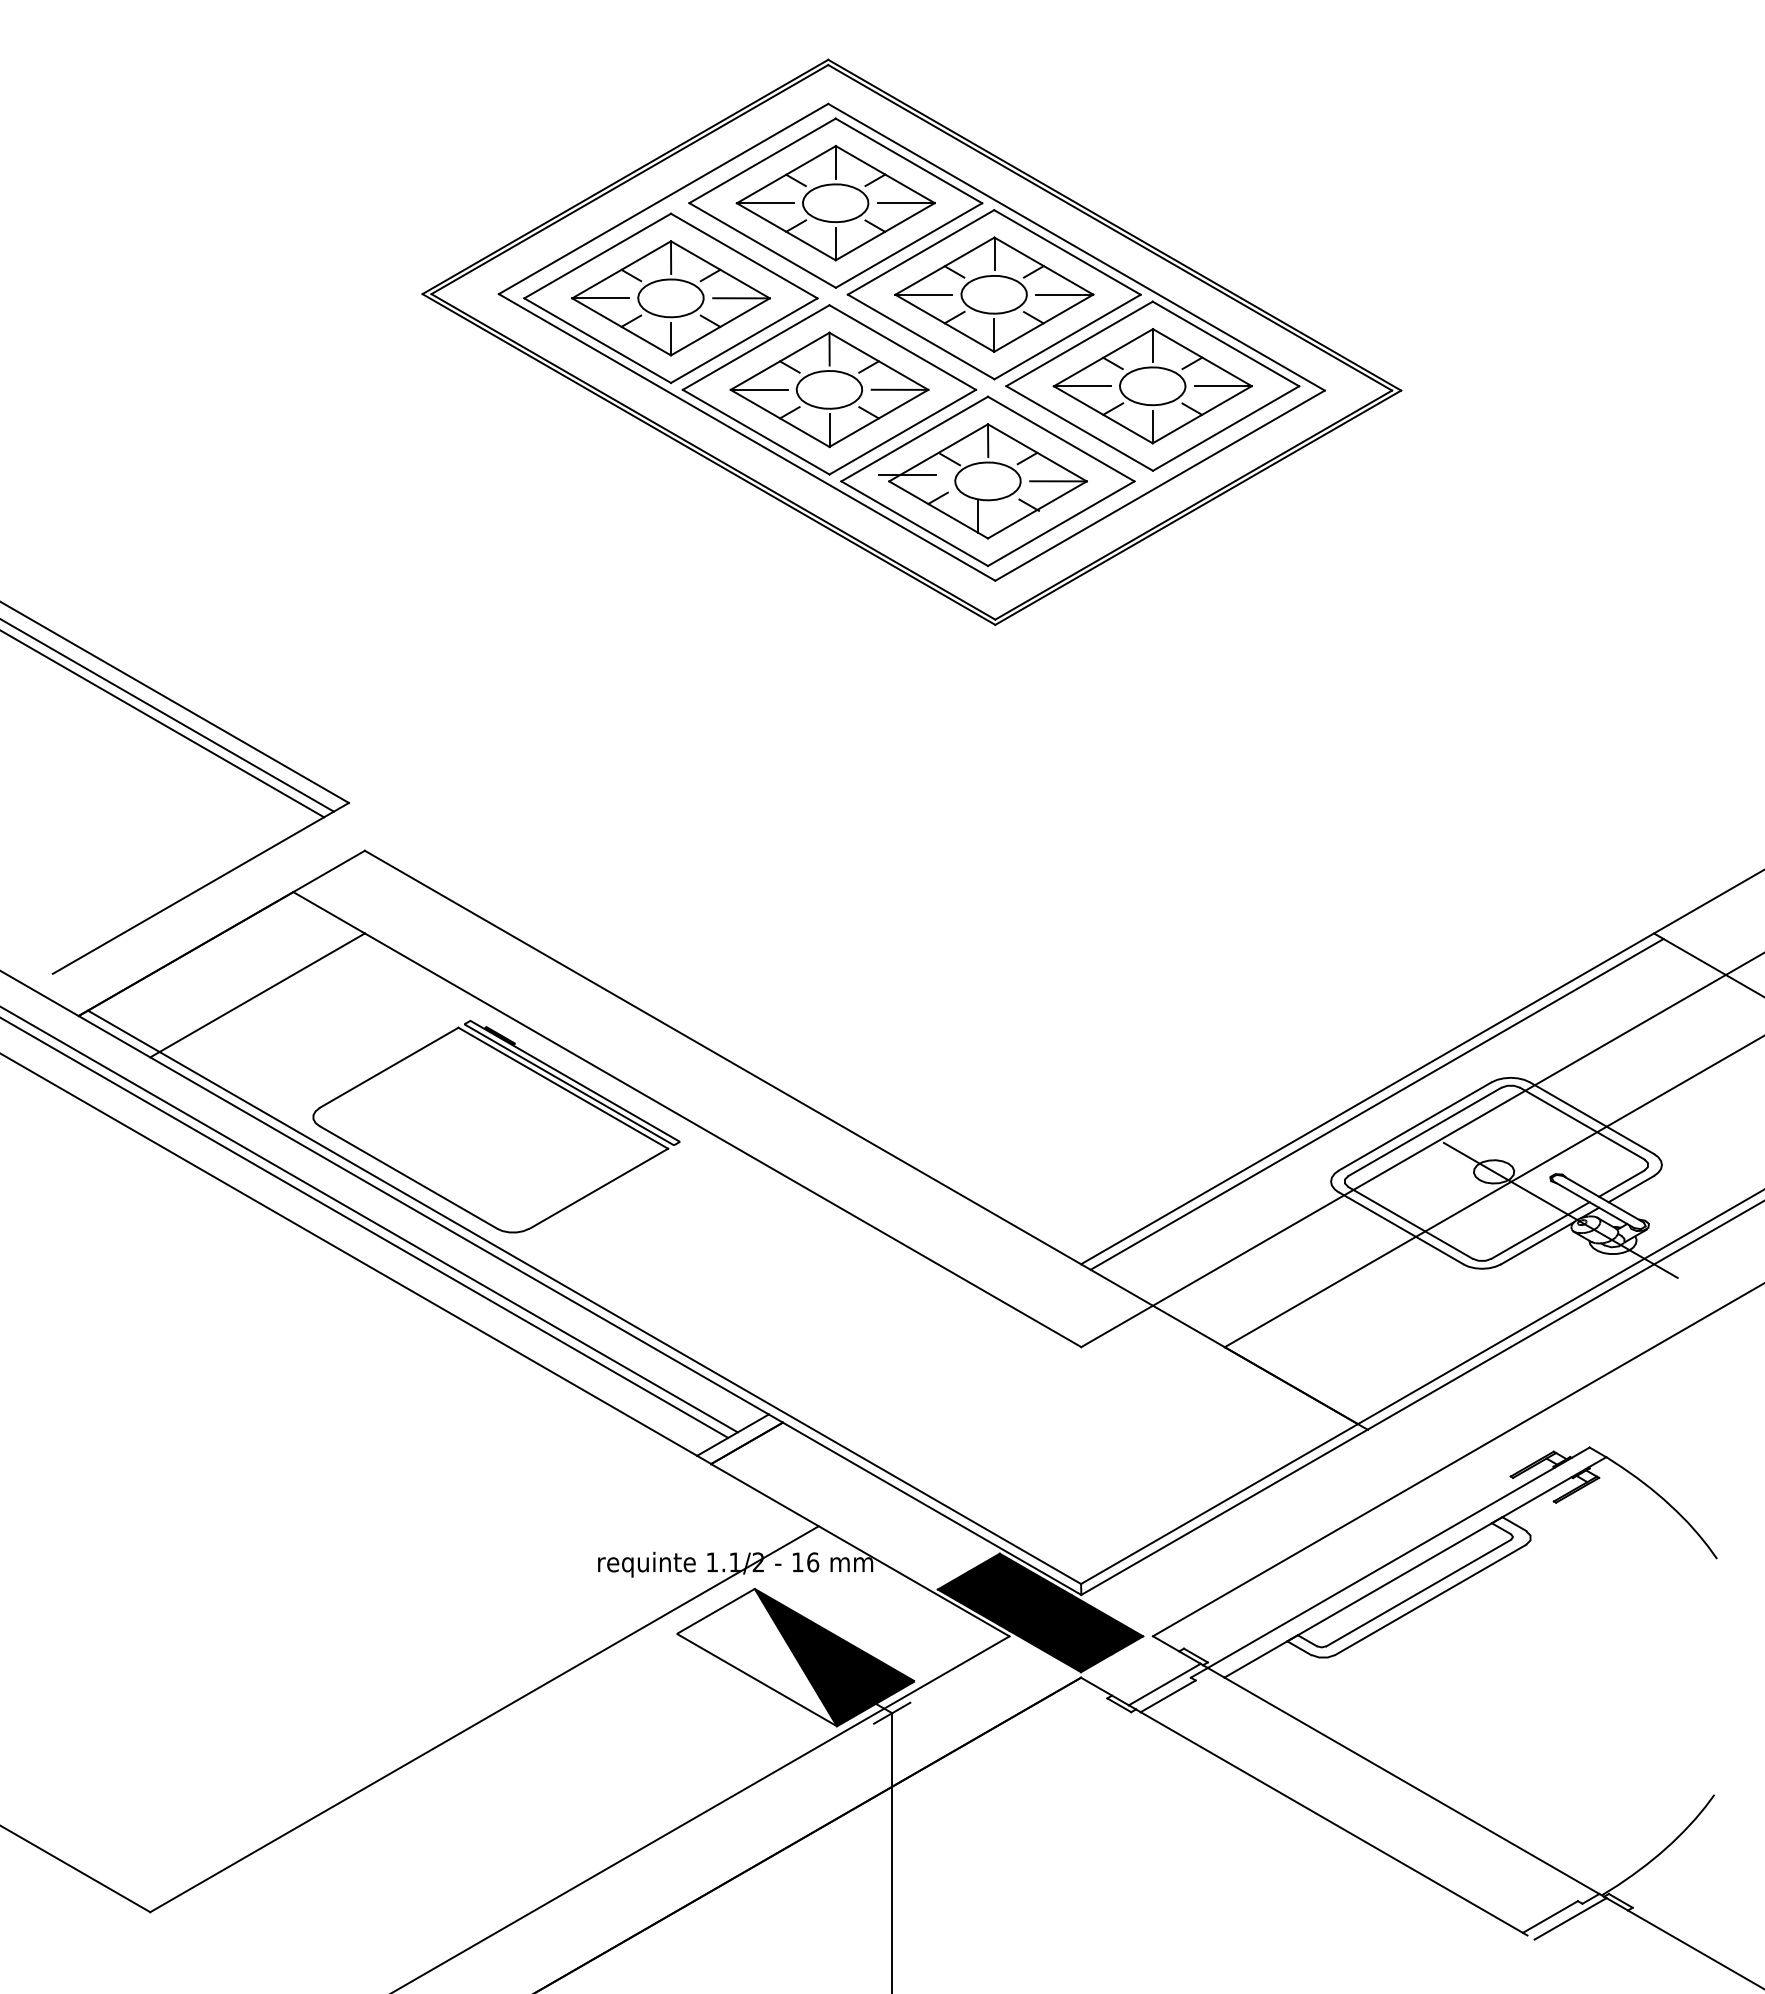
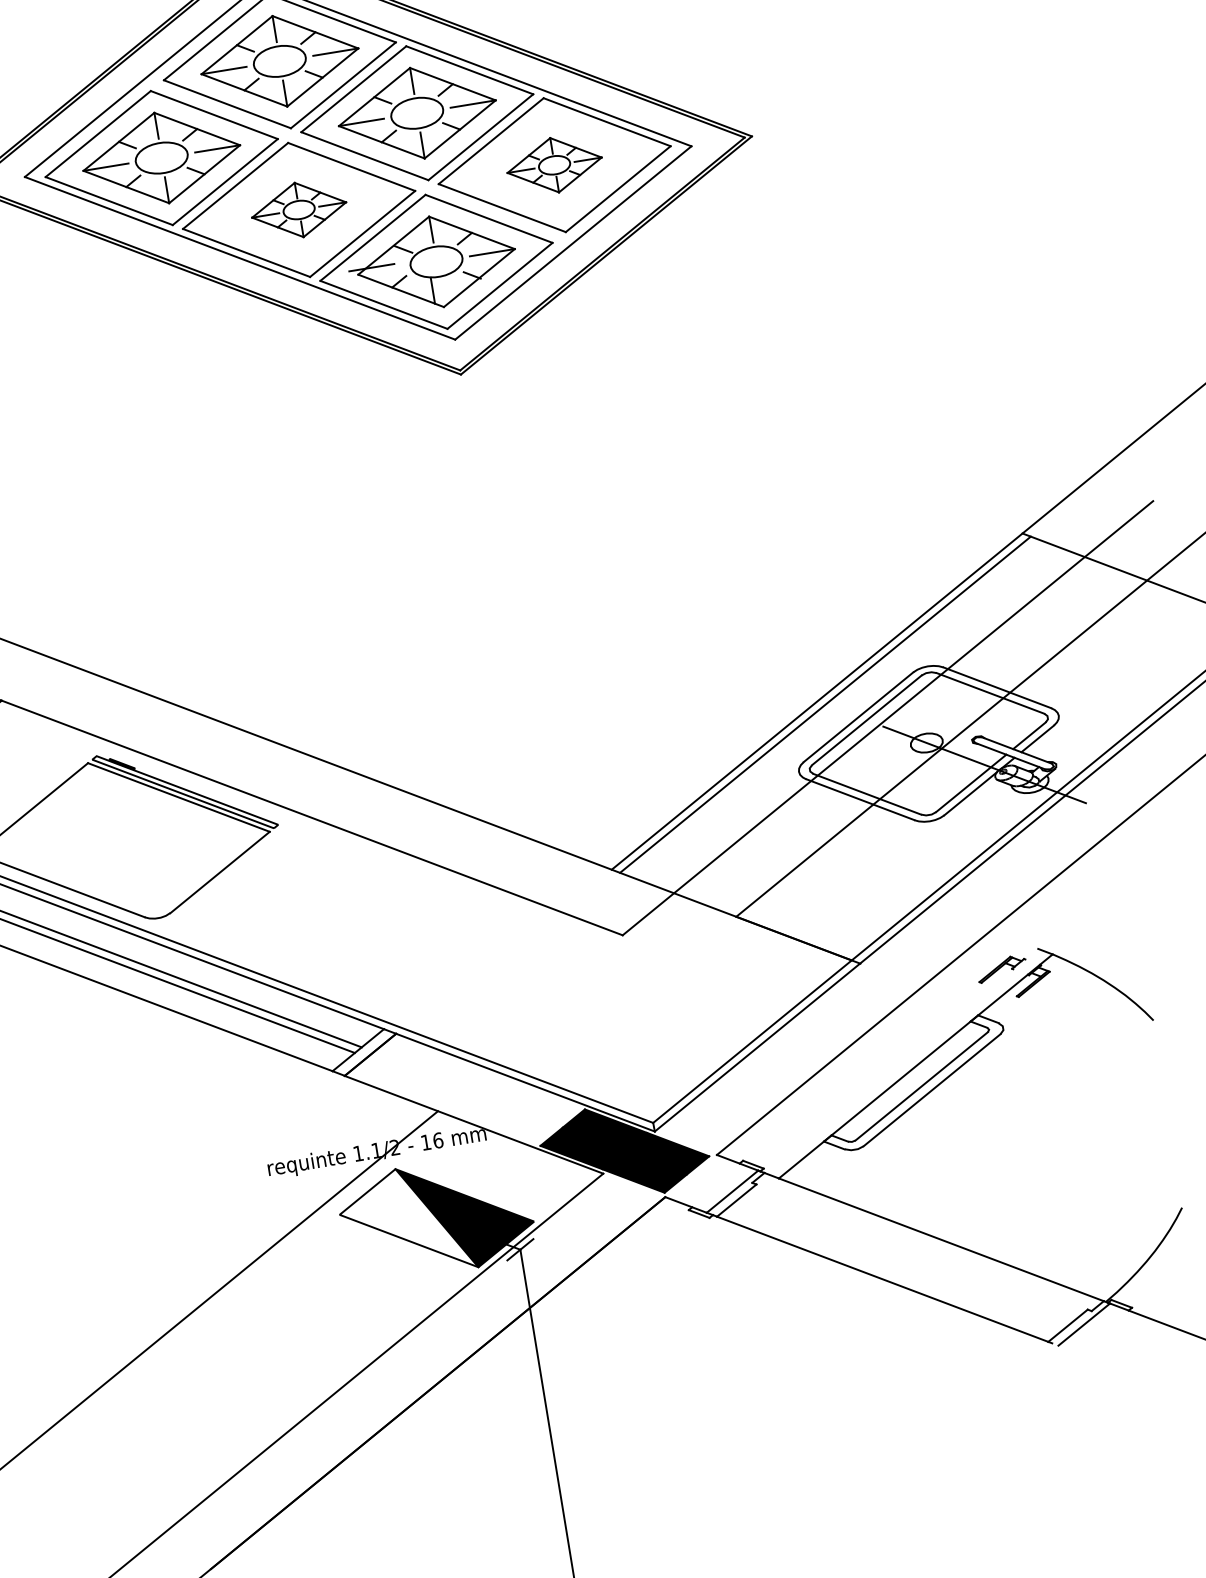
part: (1152, 386) -> (554, 165), size x0.6
part: (829, 389) -> (299, 209), size x0.6
line: (1398, 1557) -> (901, 1060), removed

